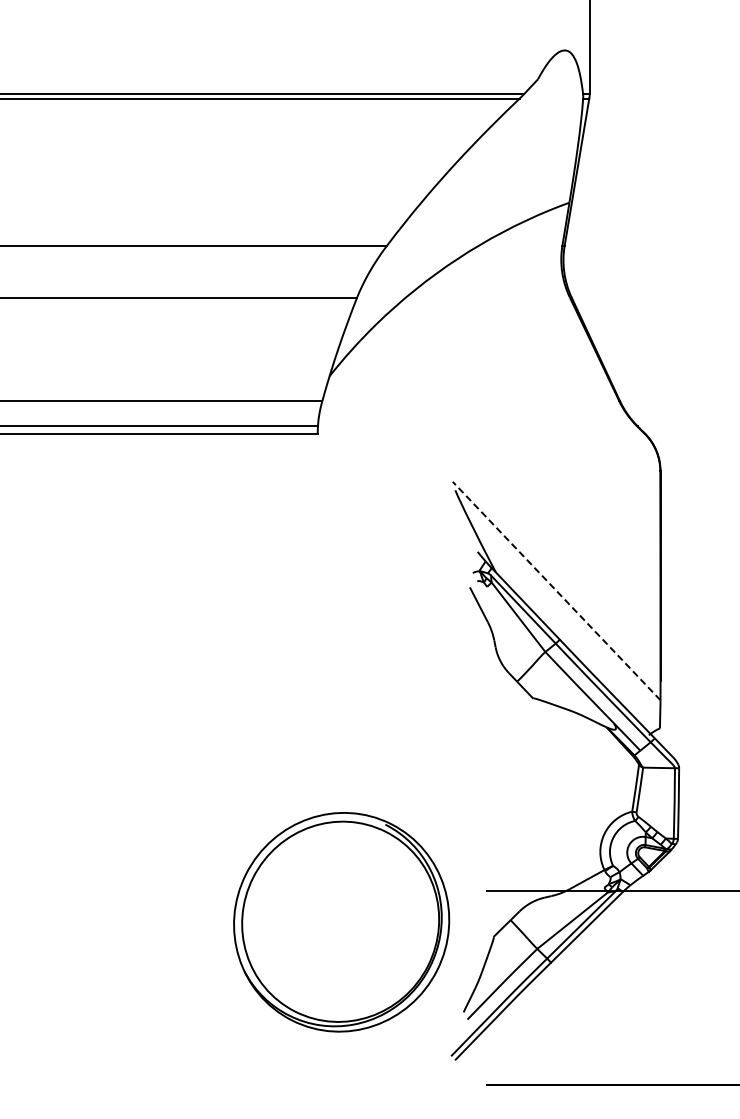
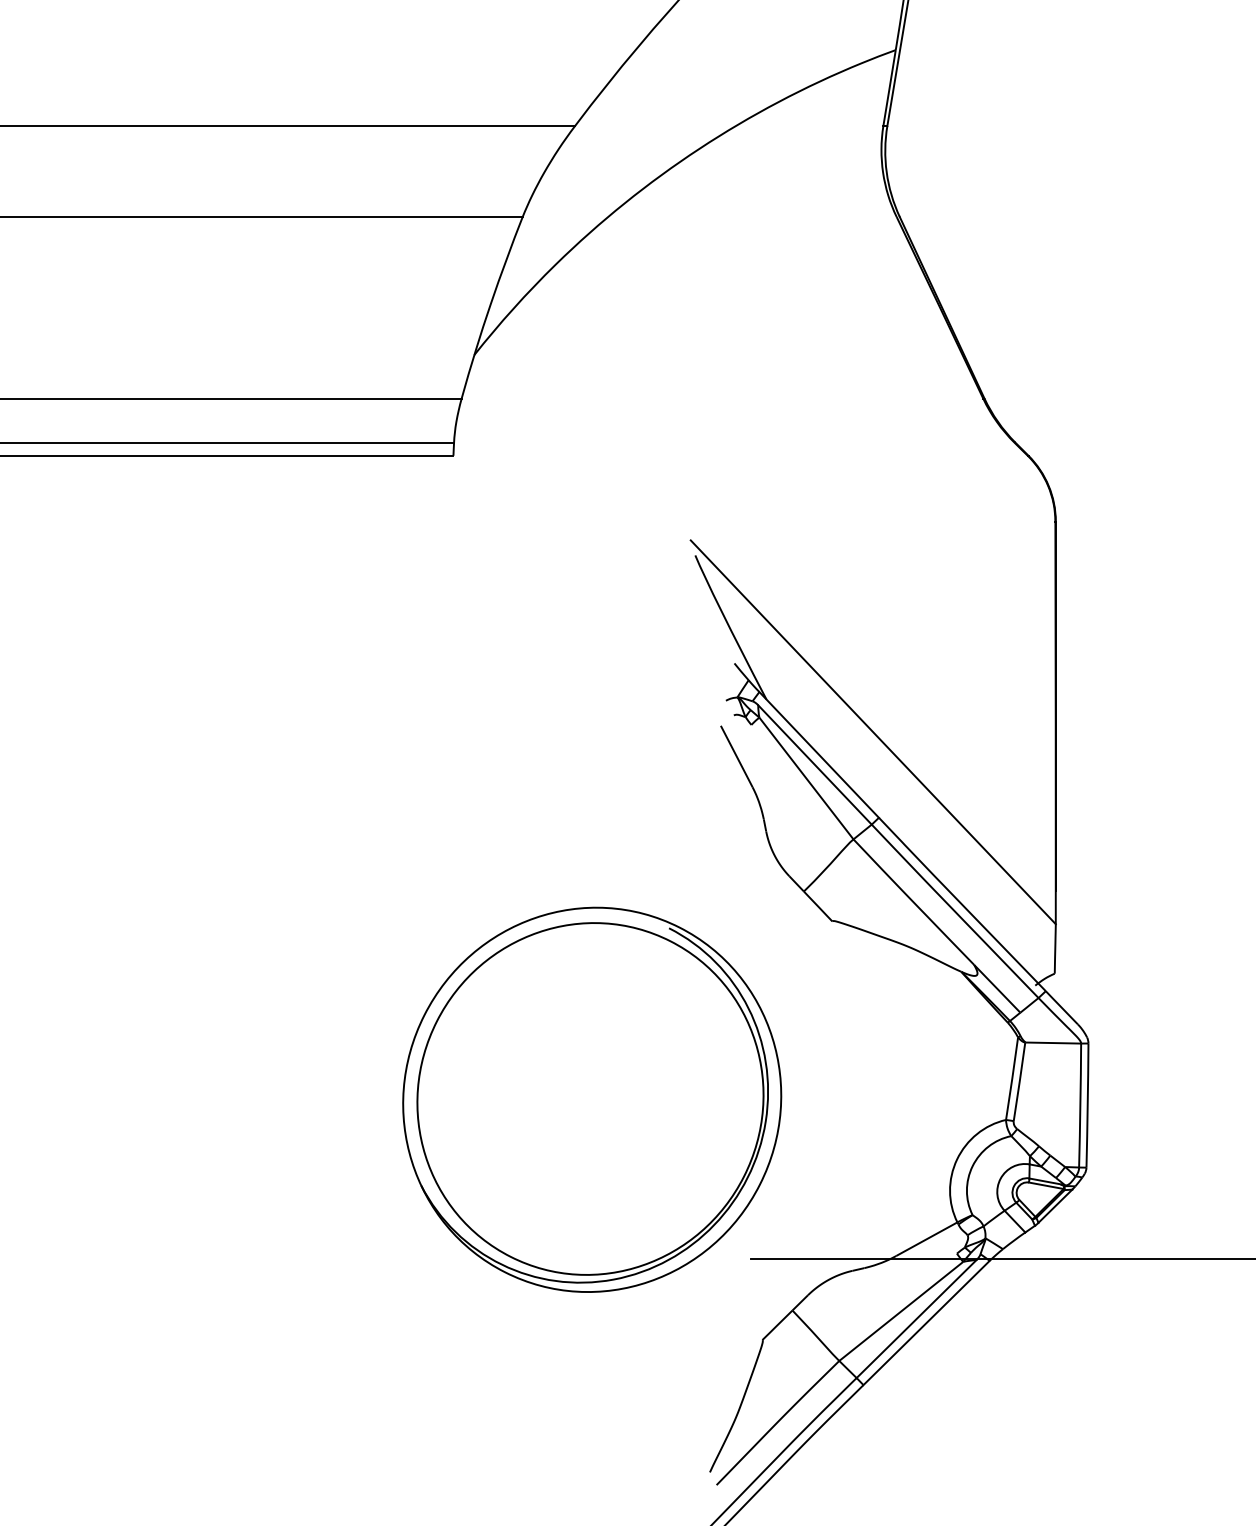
line: (556, 591) -> (873, 733), dashed -> solid
part: (341, 922) -> (591, 1100), moved

